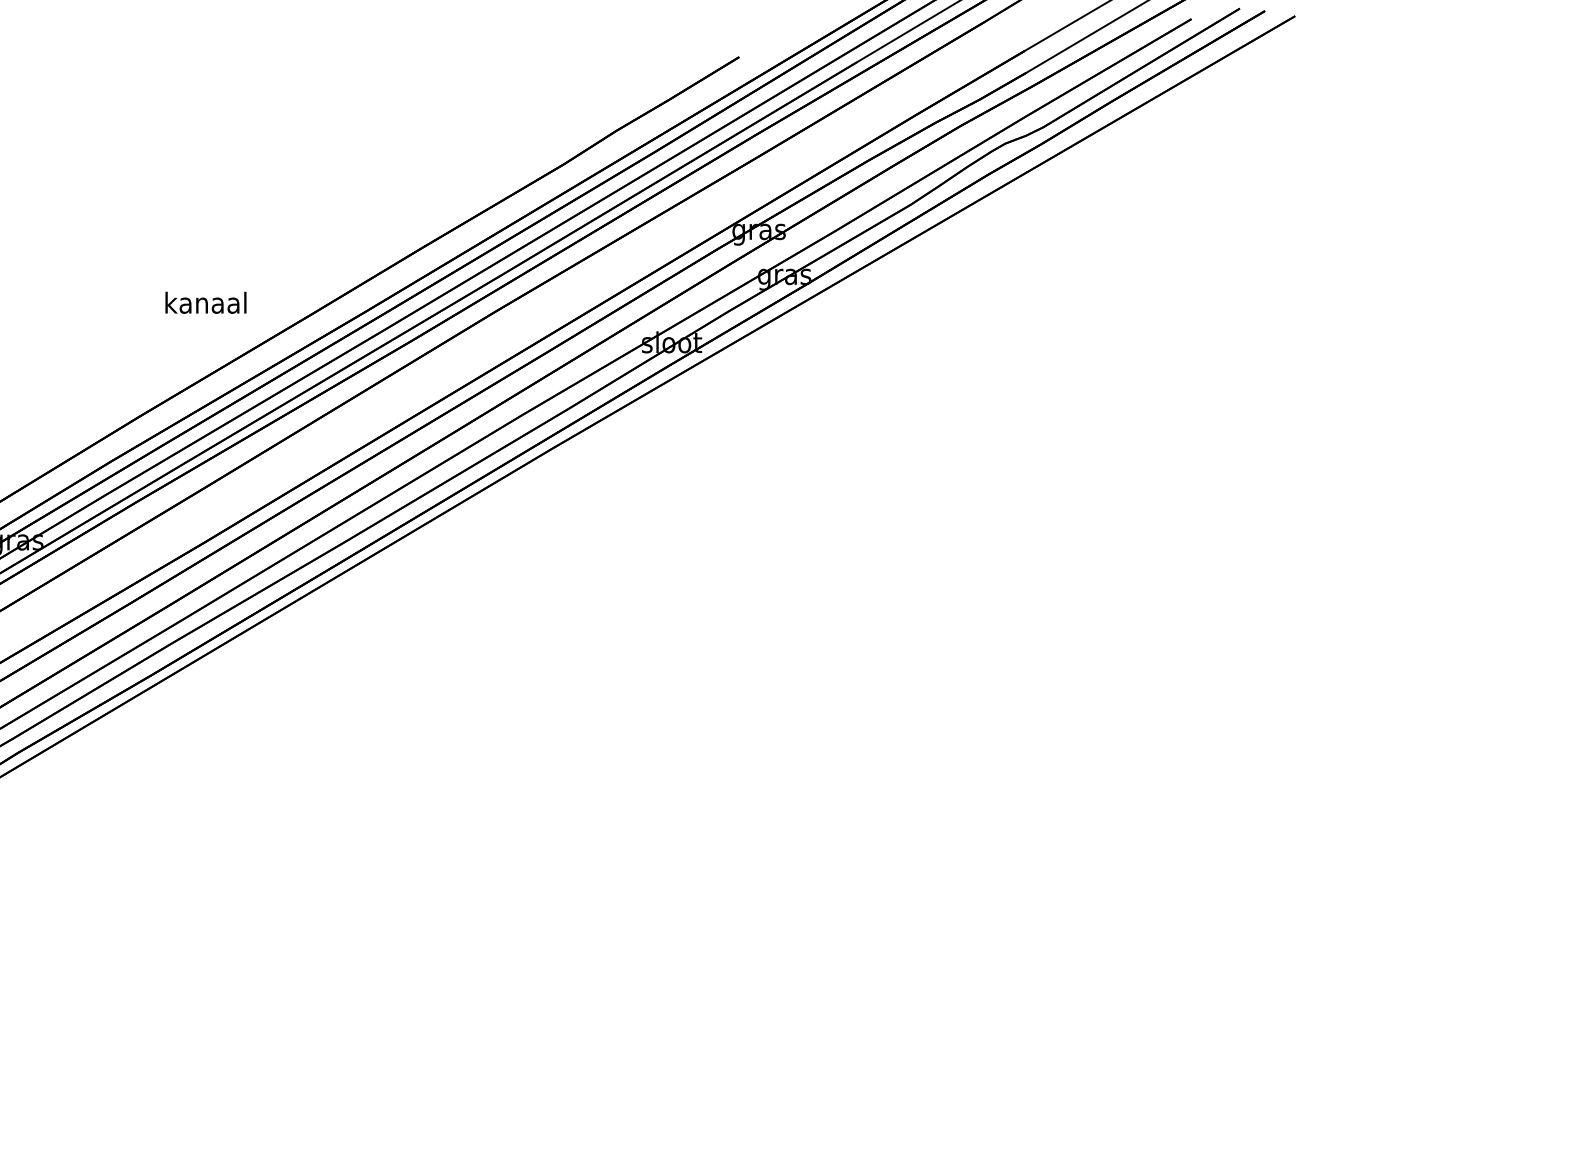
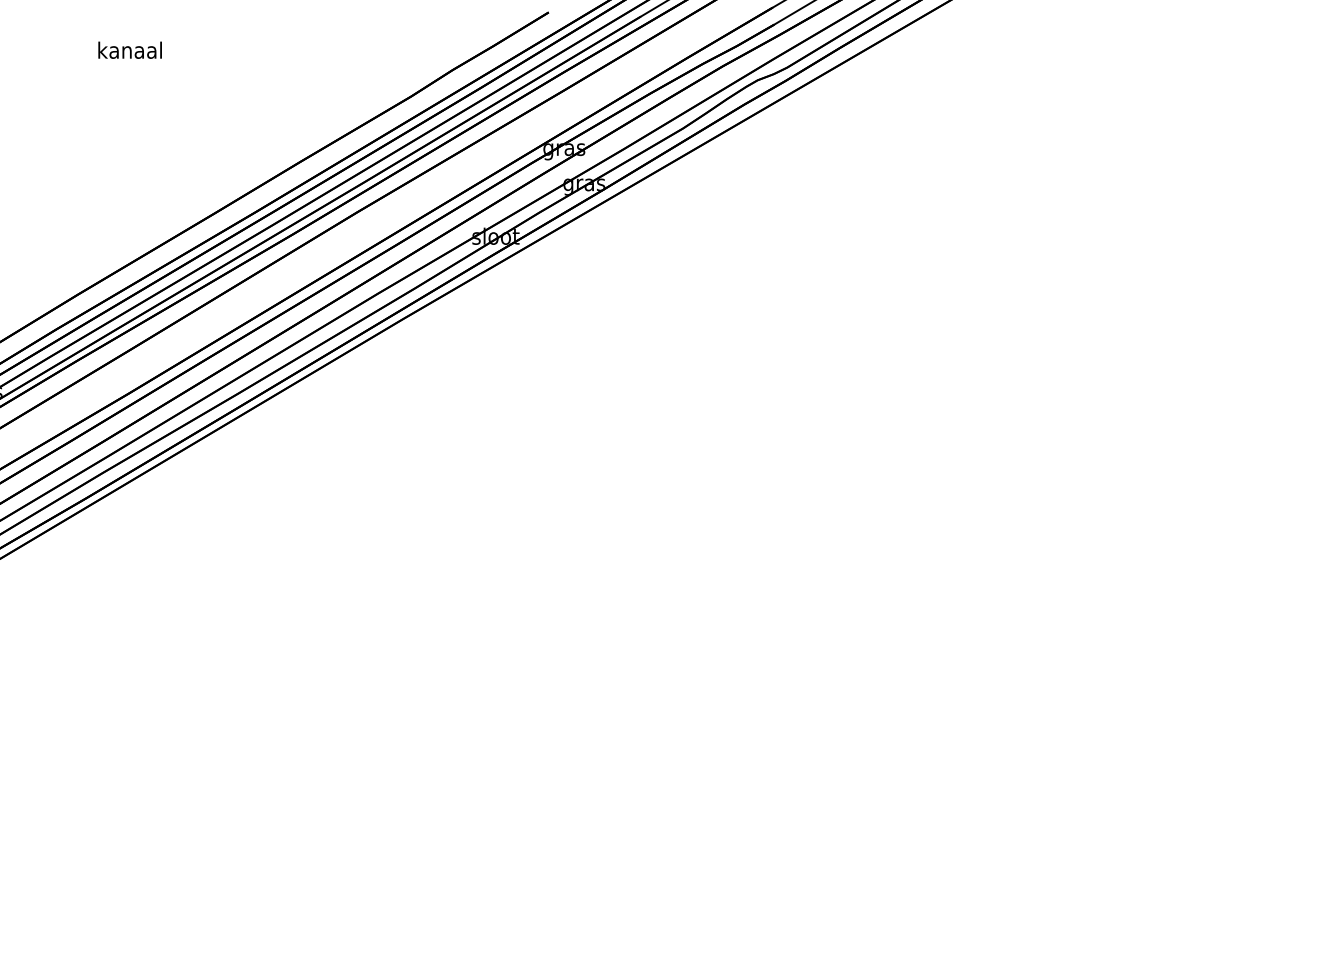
text: (205, 301) -> (129, 49), moved

